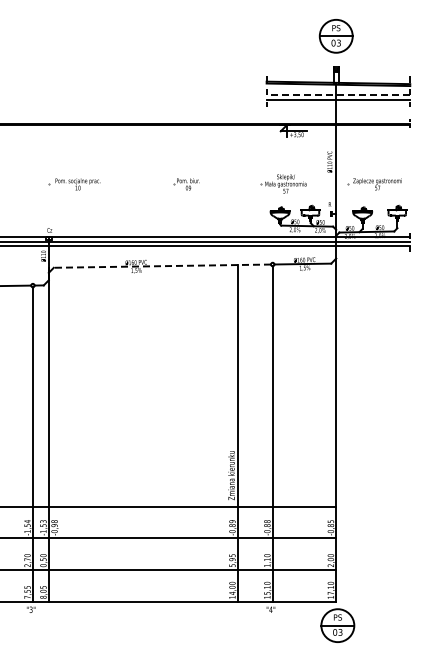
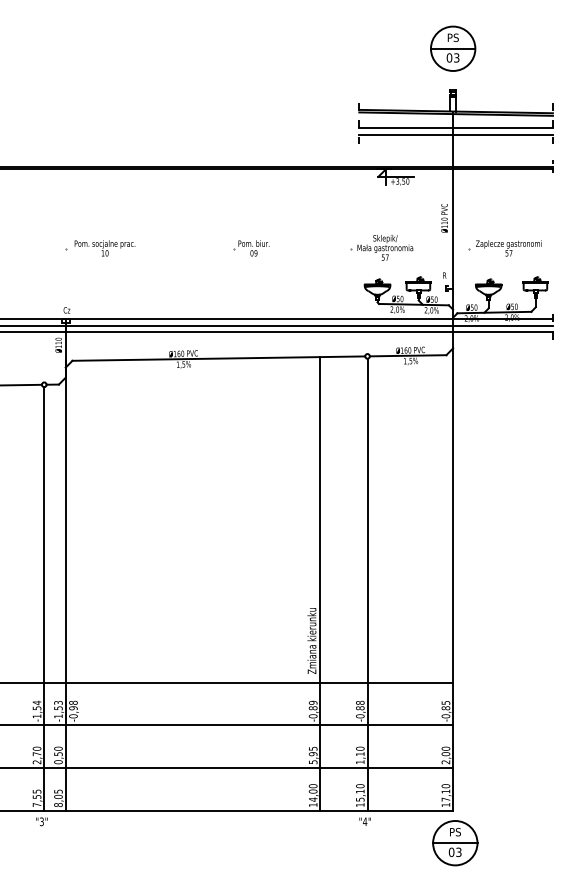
line: (338, 95) -> (456, 128), dashed -> solid
line: (162, 266) -> (218, 359), dashed -> solid

